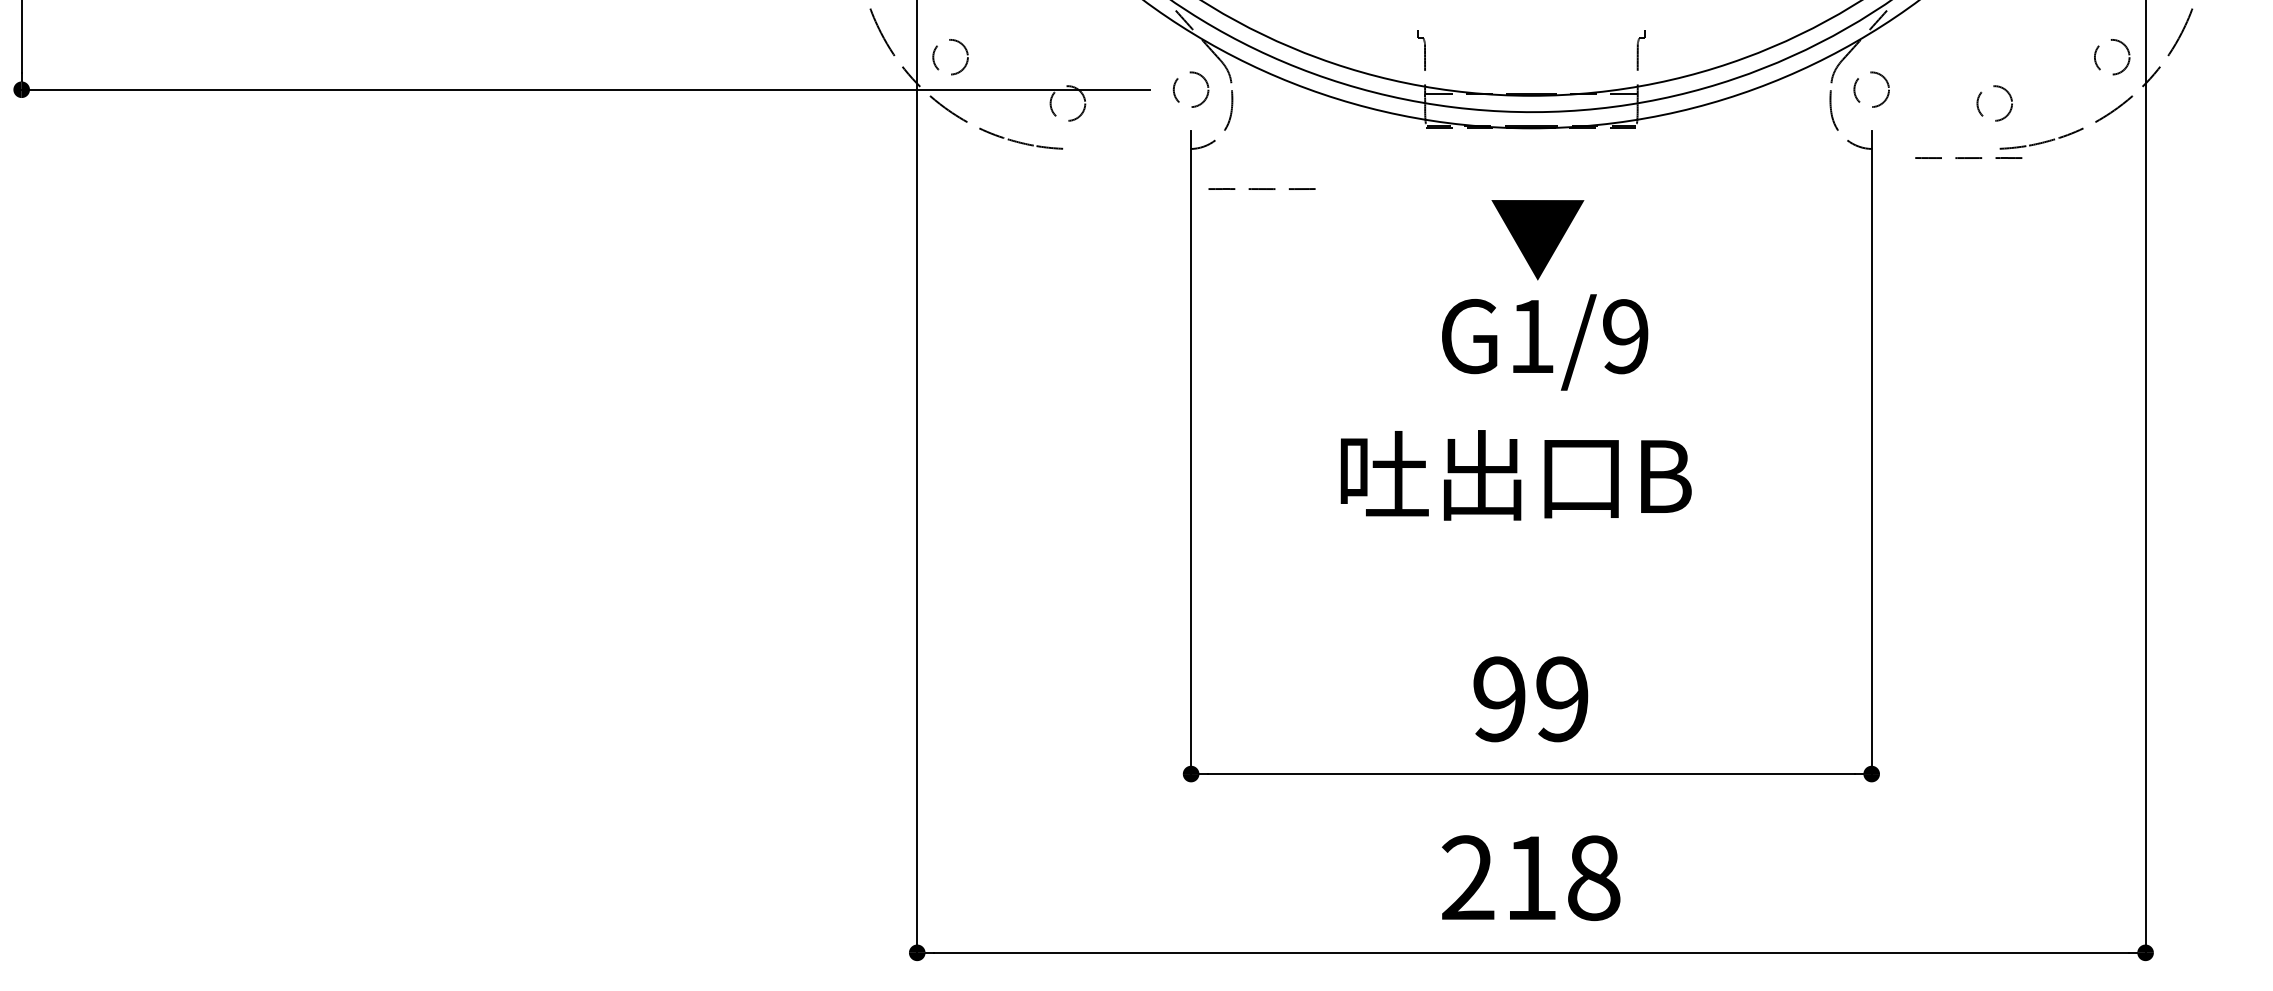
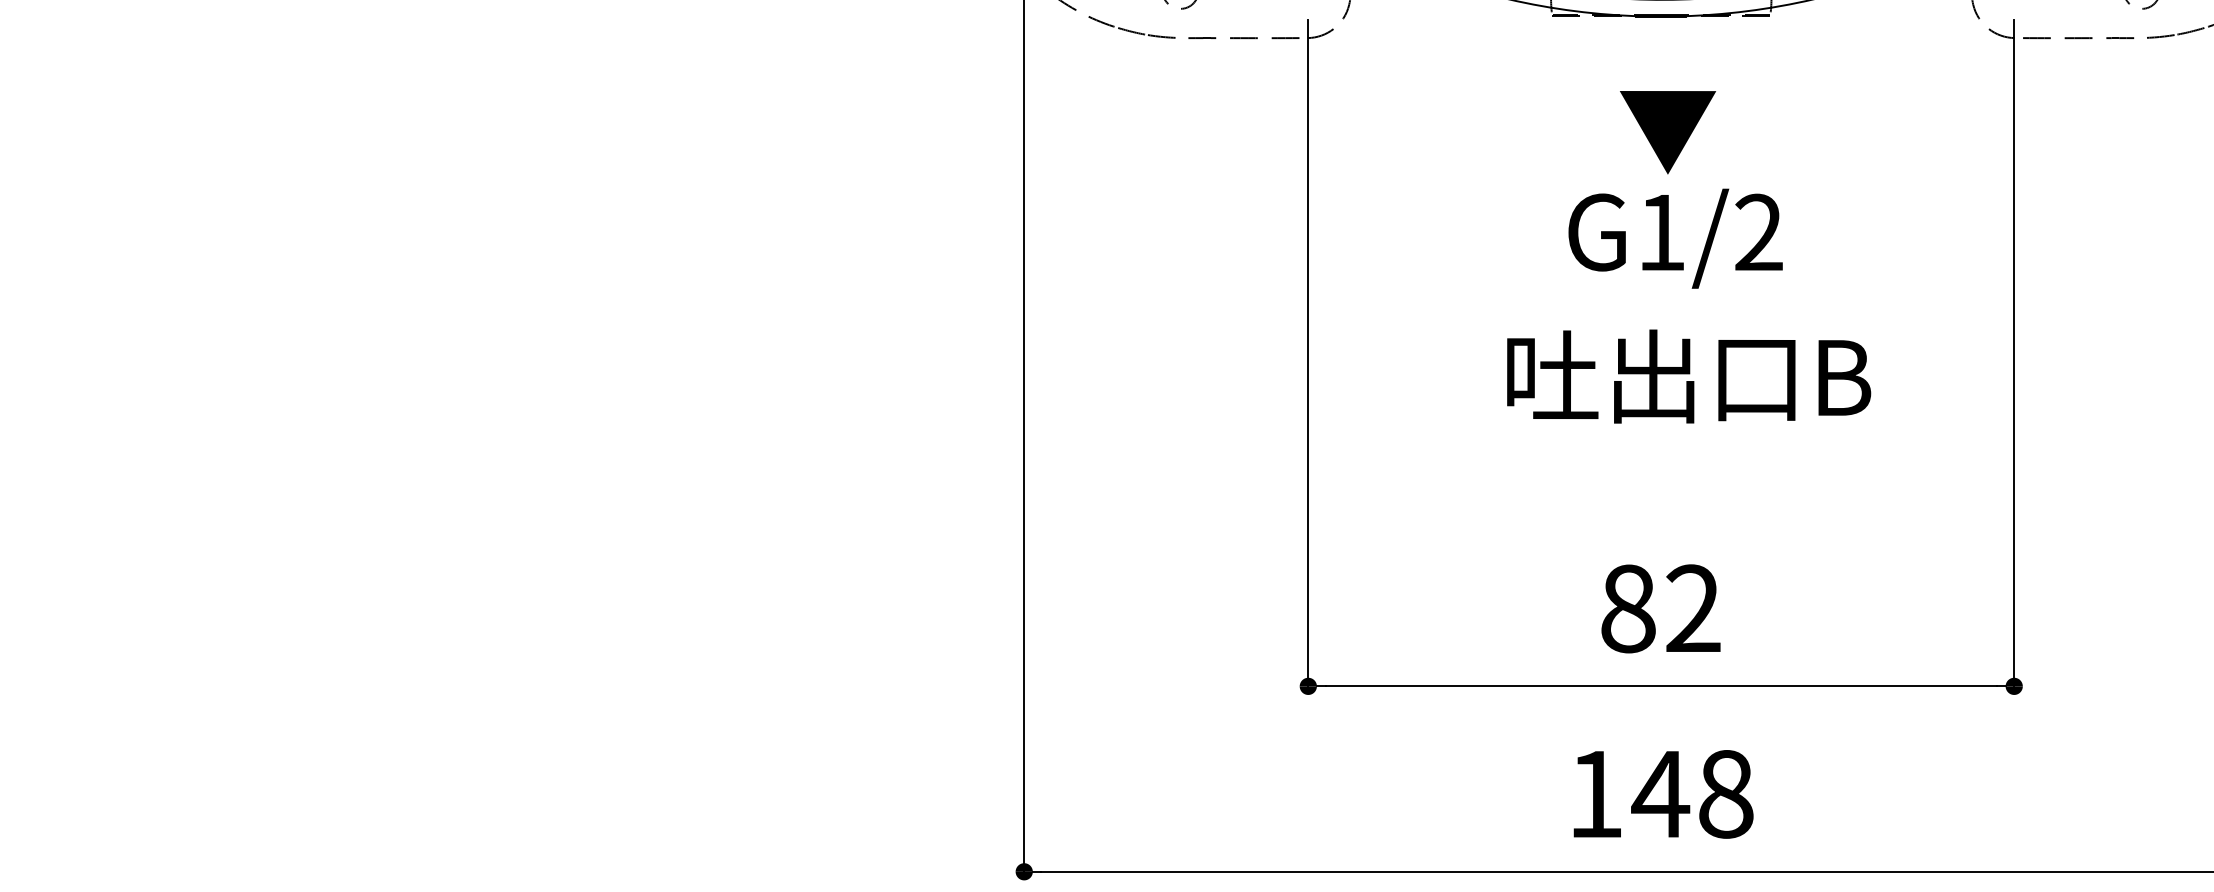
line: (1968, 157) -> (2078, 37), moved
line: (1261, 188) -> (1243, 37), moved
text: (1625, 336) -> (1758, 232), G1/9 -> G1/2
text: (1515, 475) -> (1688, 376), moved
text: (1530, 699) -> (1660, 609), 99 -> 82
text: (1500, 877) -> (1629, 793), 218 -> 148

